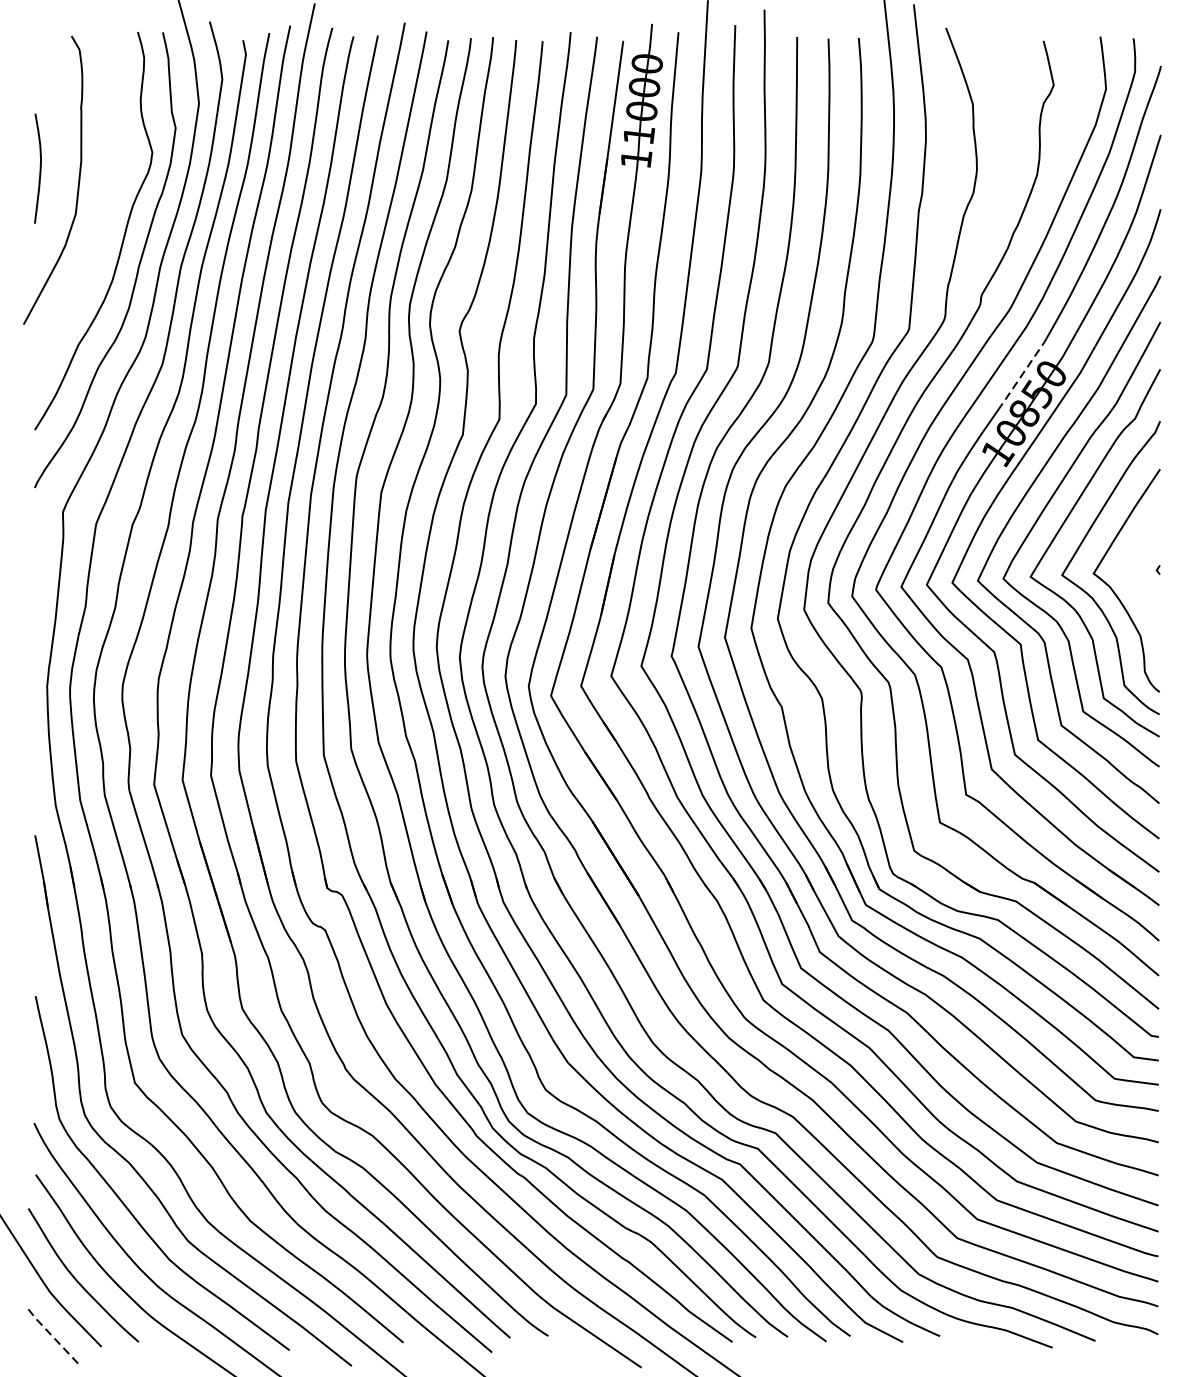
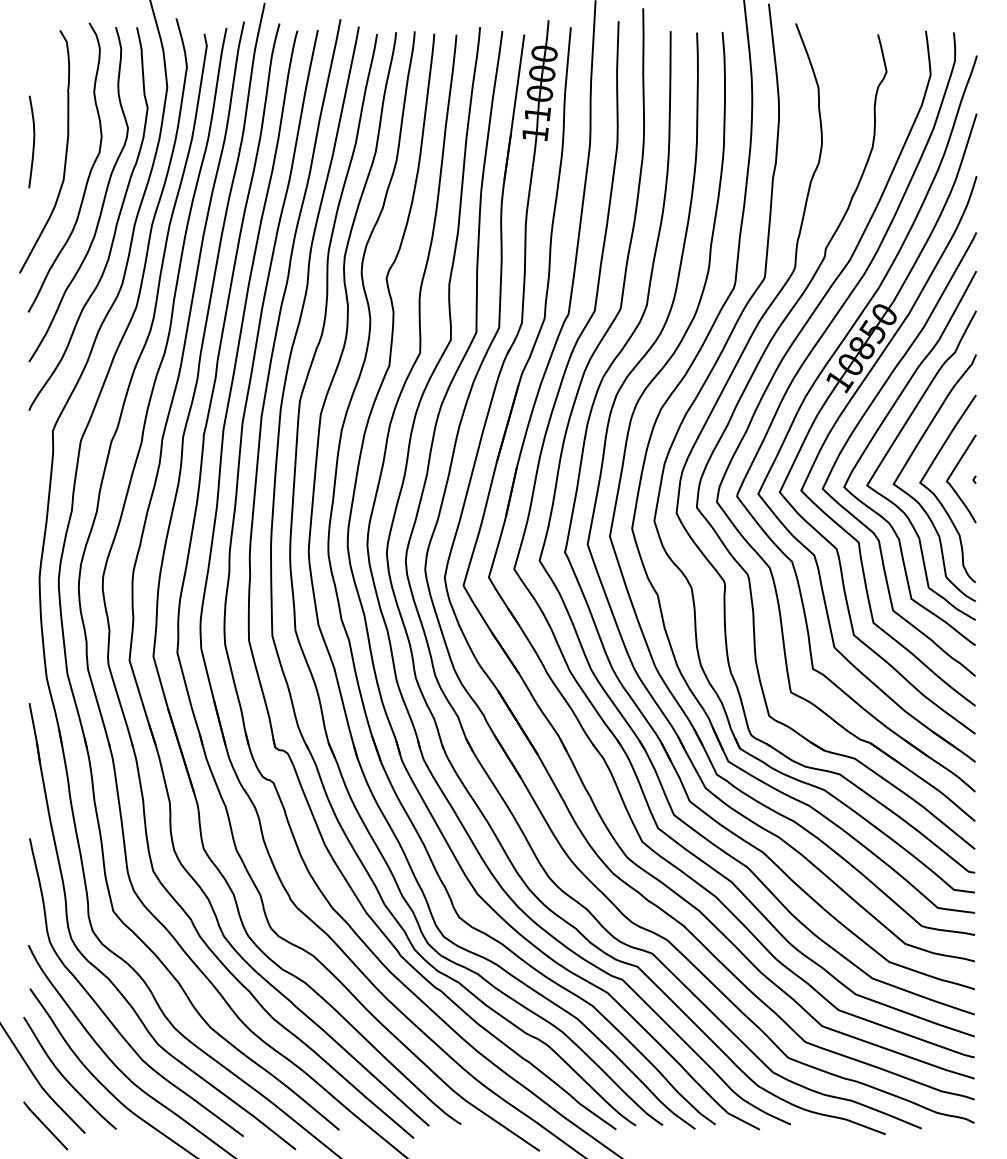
curve: (105, 207) -> (88, 174), added
line: (1023, 372) -> (861, 313), dashed -> solid
curve: (1132, 563) -> (952, 474), added
line: (54, 1338) -> (45, 1126), dashed -> solid

